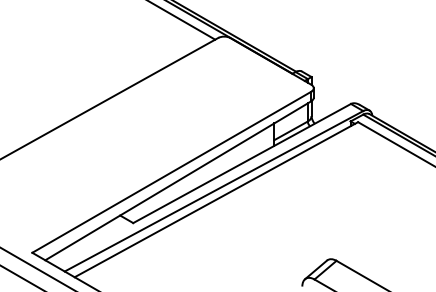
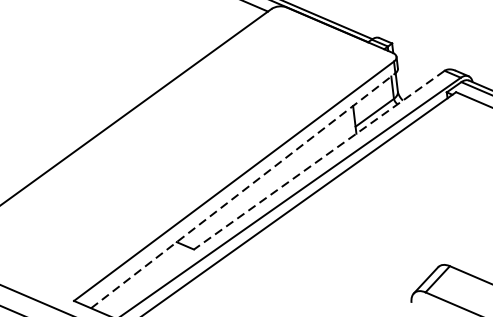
line: (242, 163) -> (319, 160), solid -> dashed
line: (178, 180) -> (243, 190), solid -> dashed

